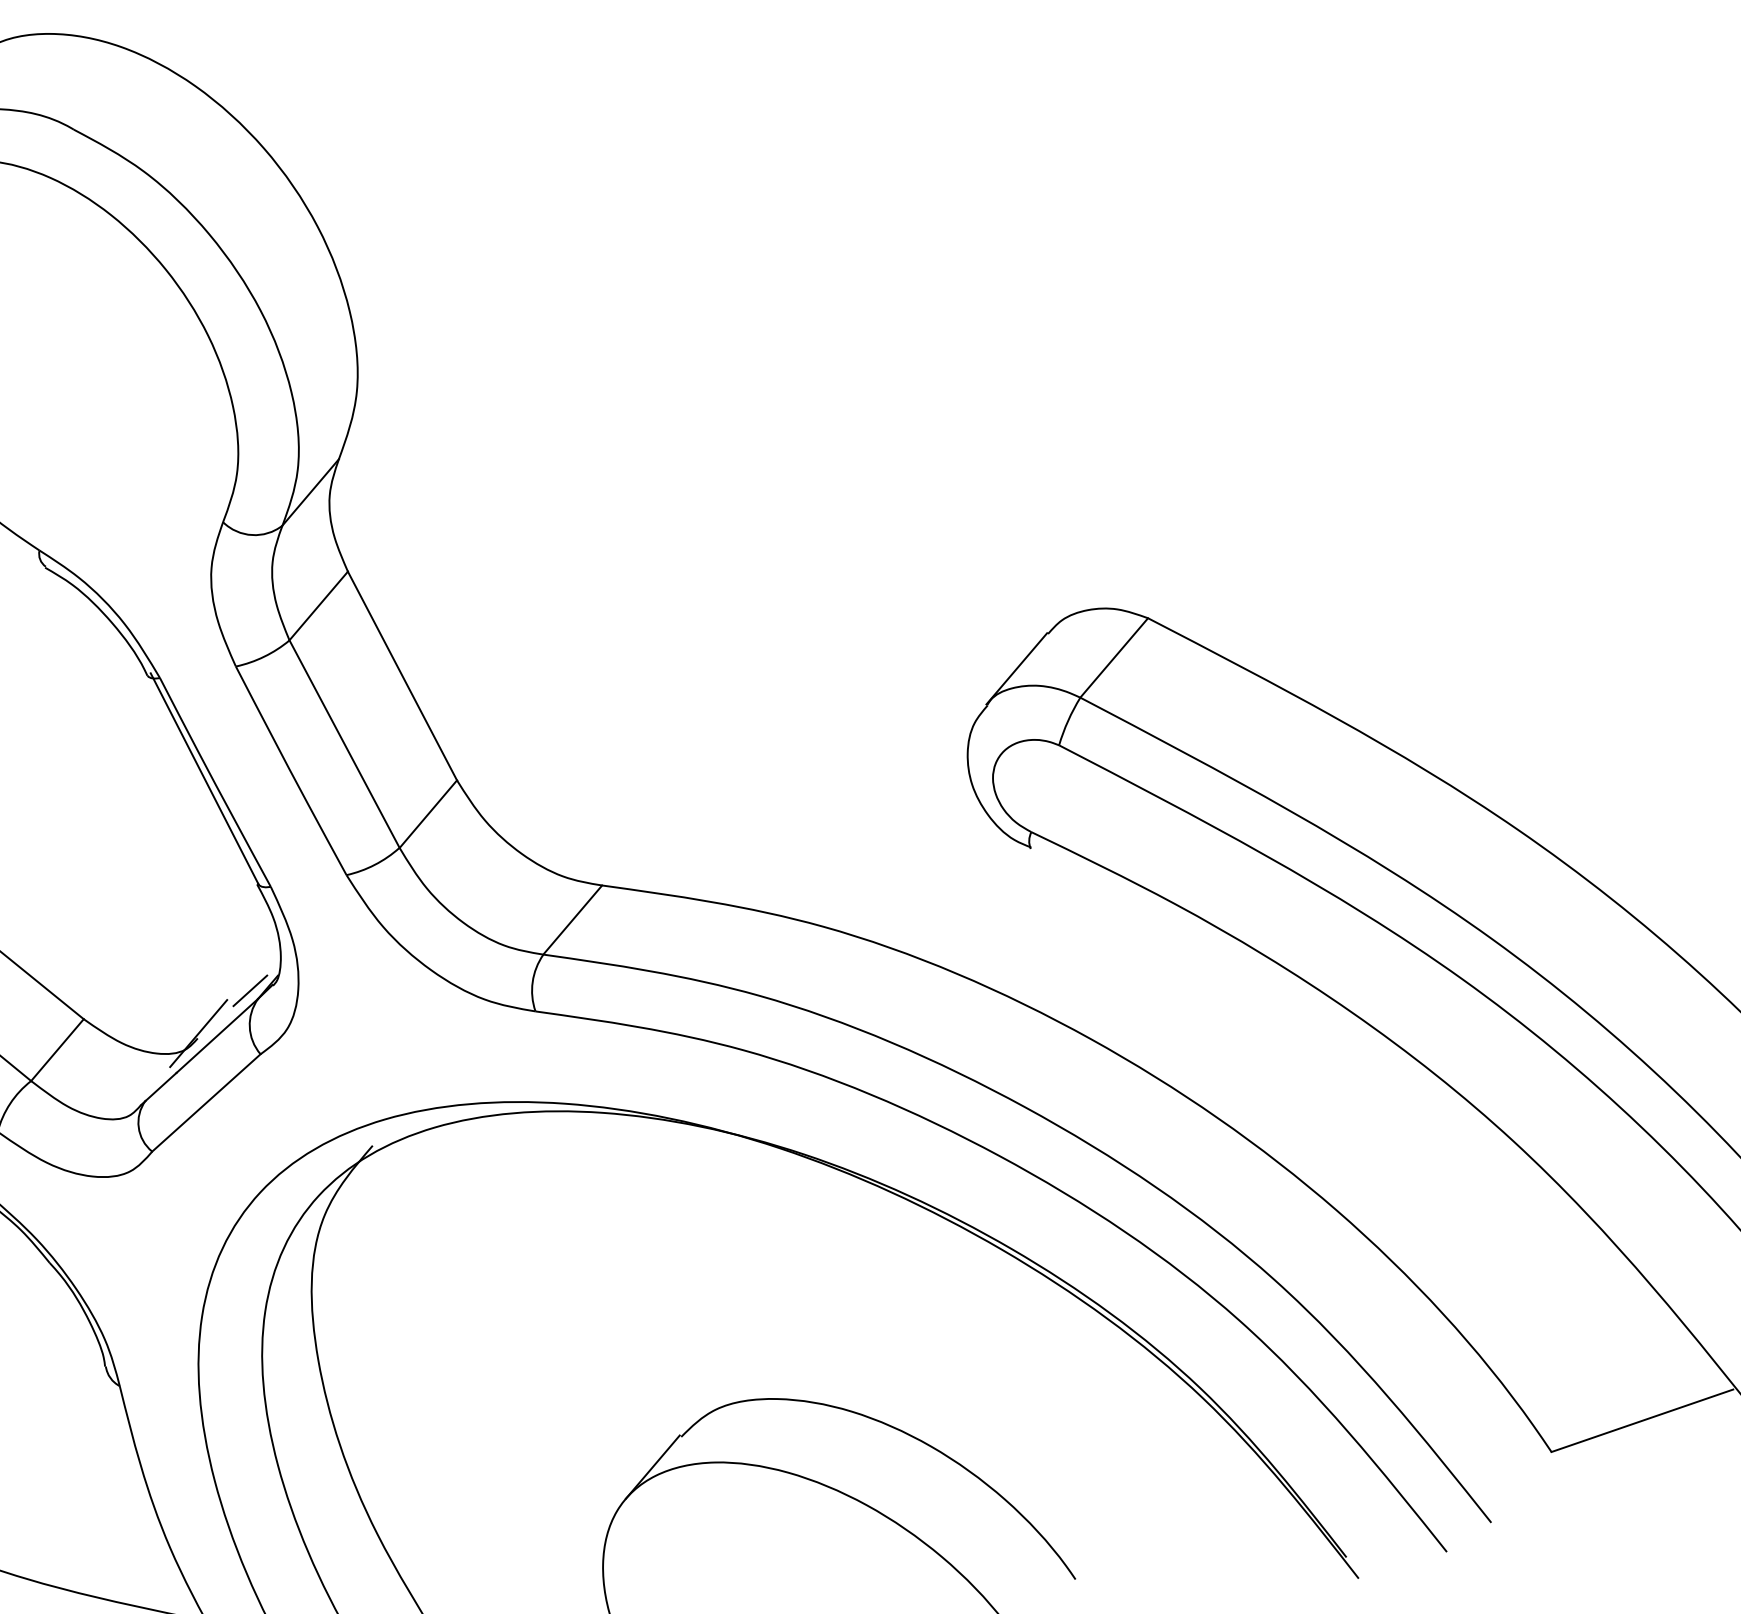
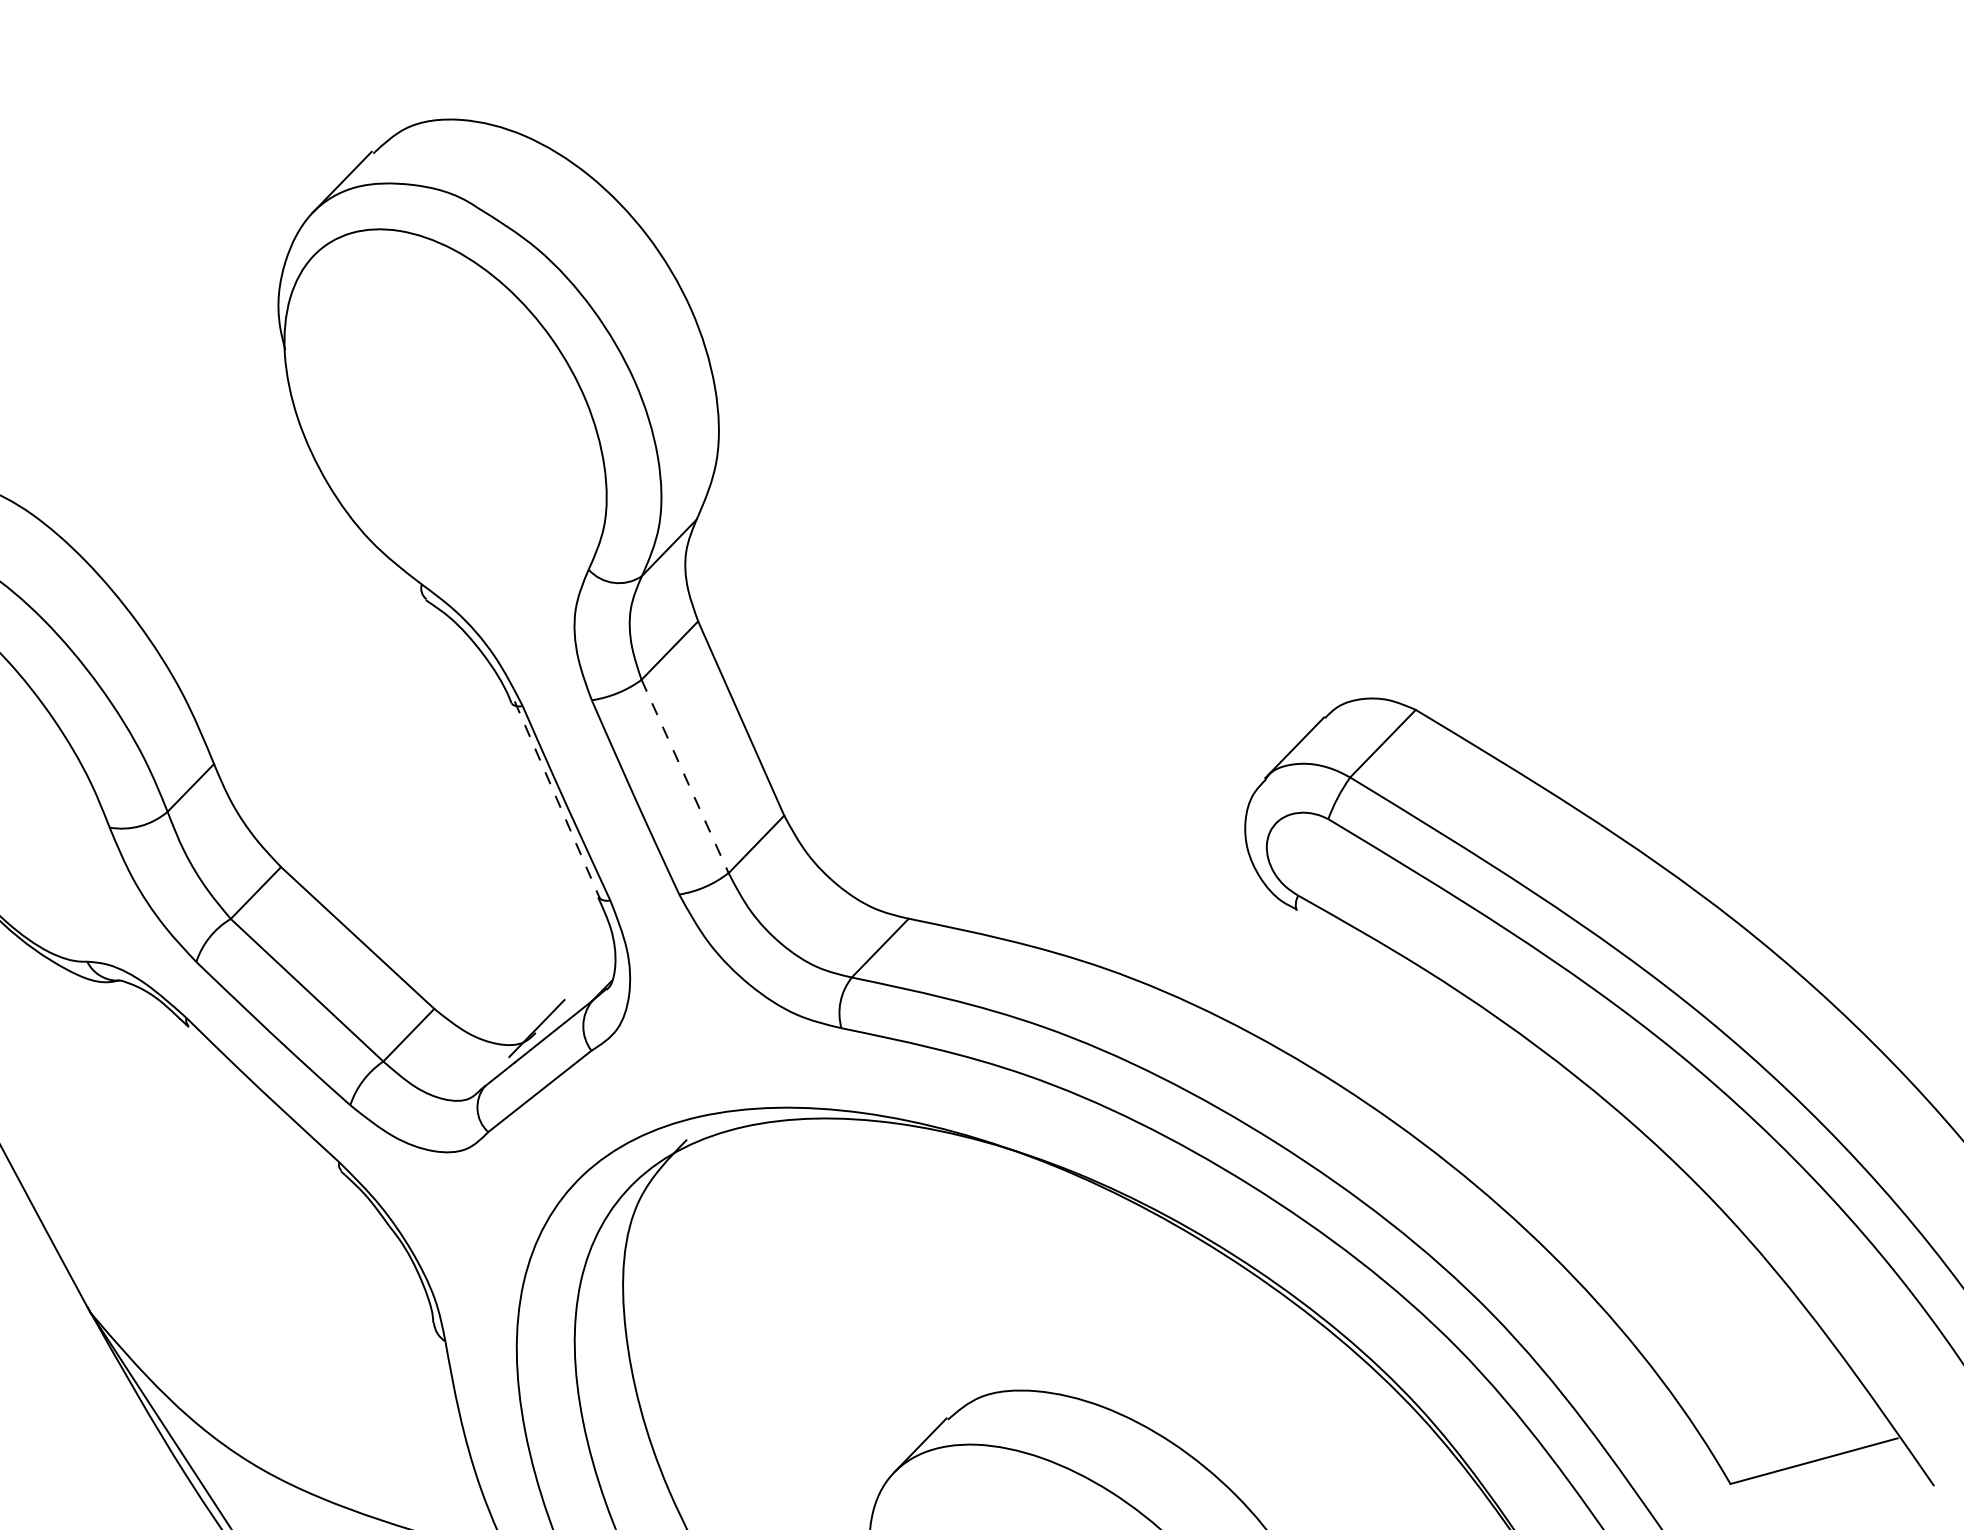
line: (344, 744) -> (685, 776), solid -> dashed
line: (205, 778) -> (557, 799), solid -> dashed
line: (249, 990) -> (585, 992), removed

